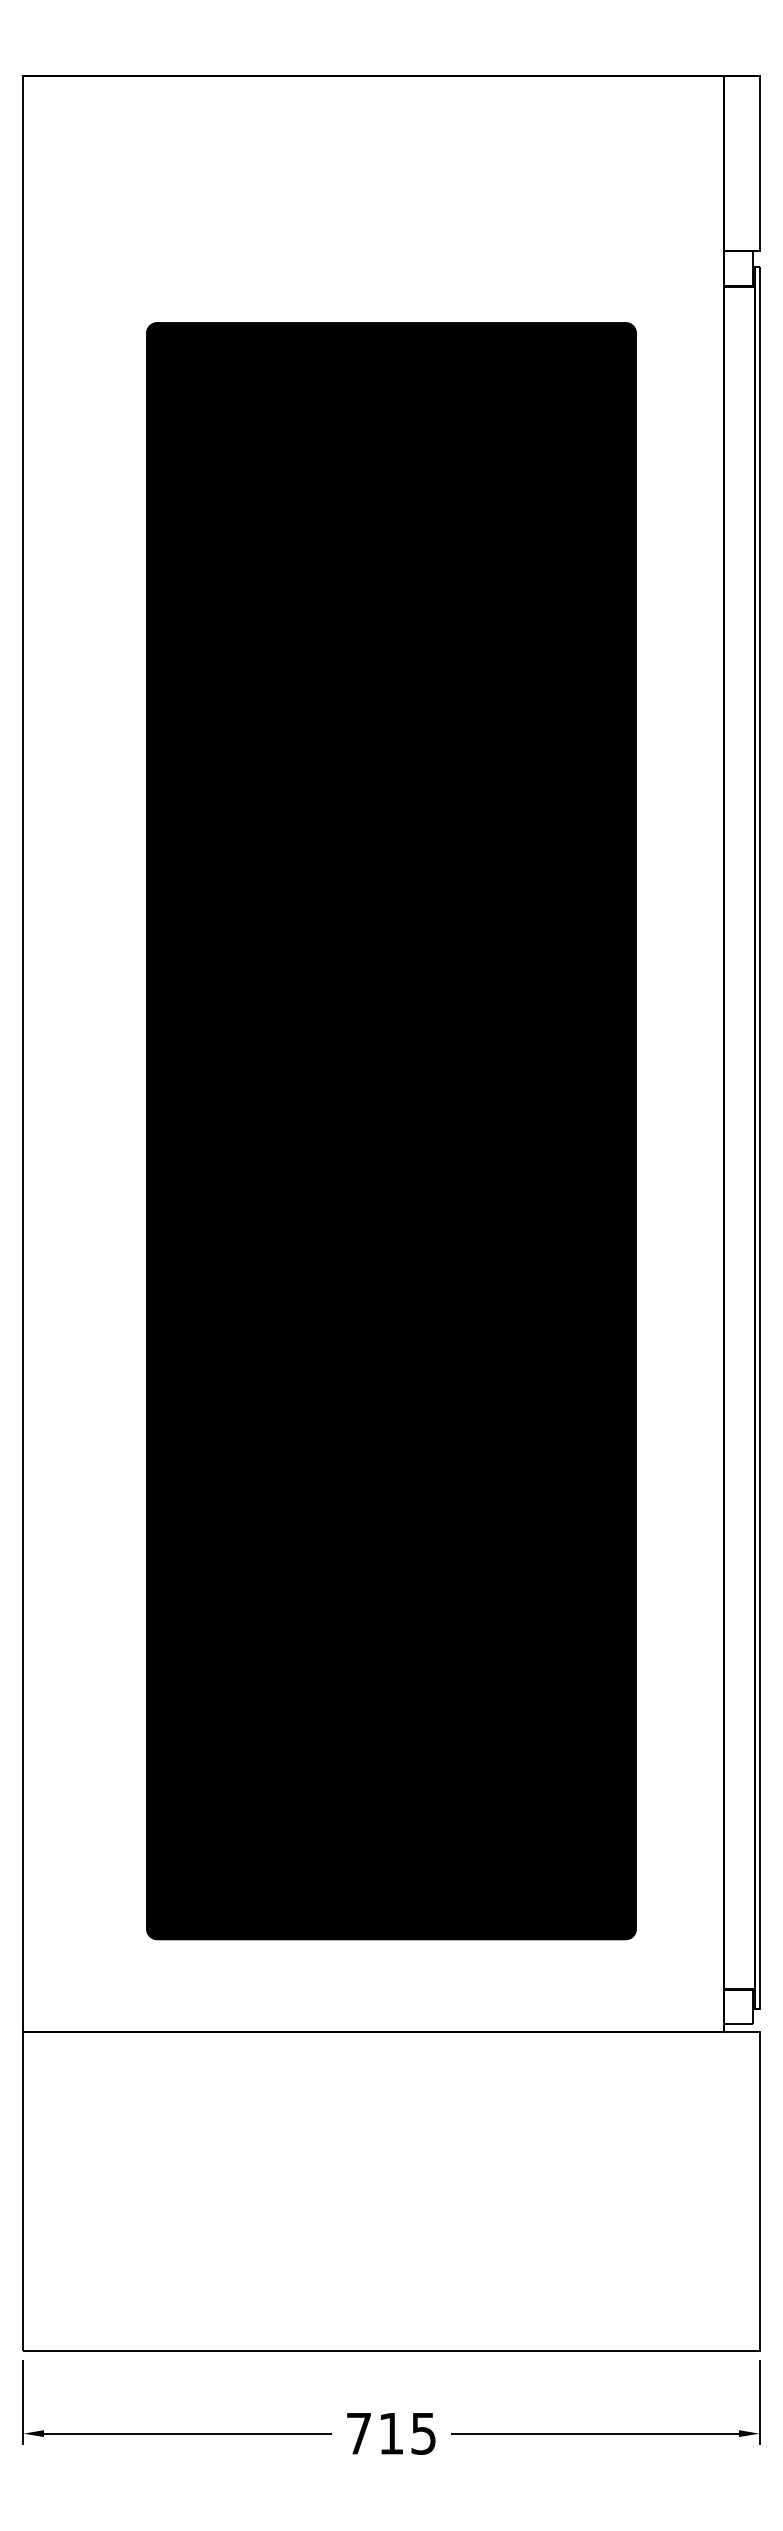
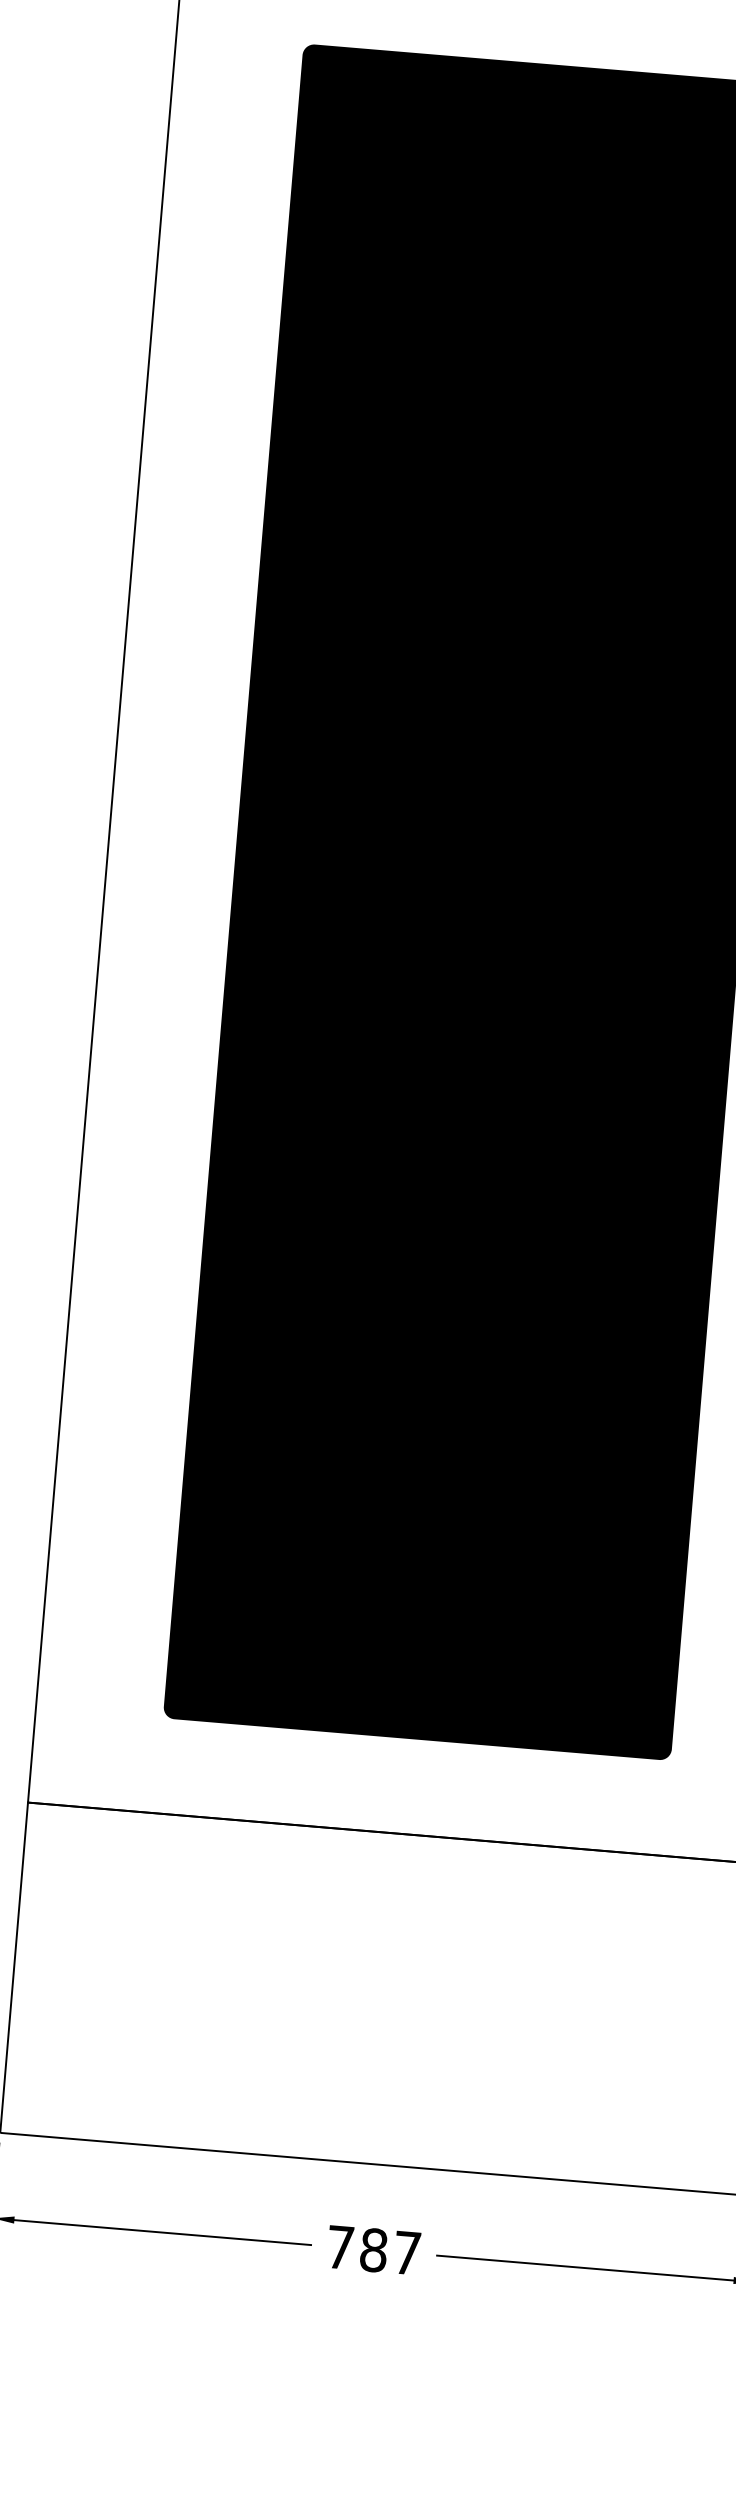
text: (406, 2433) -> (389, 2251), 715 -> 787

